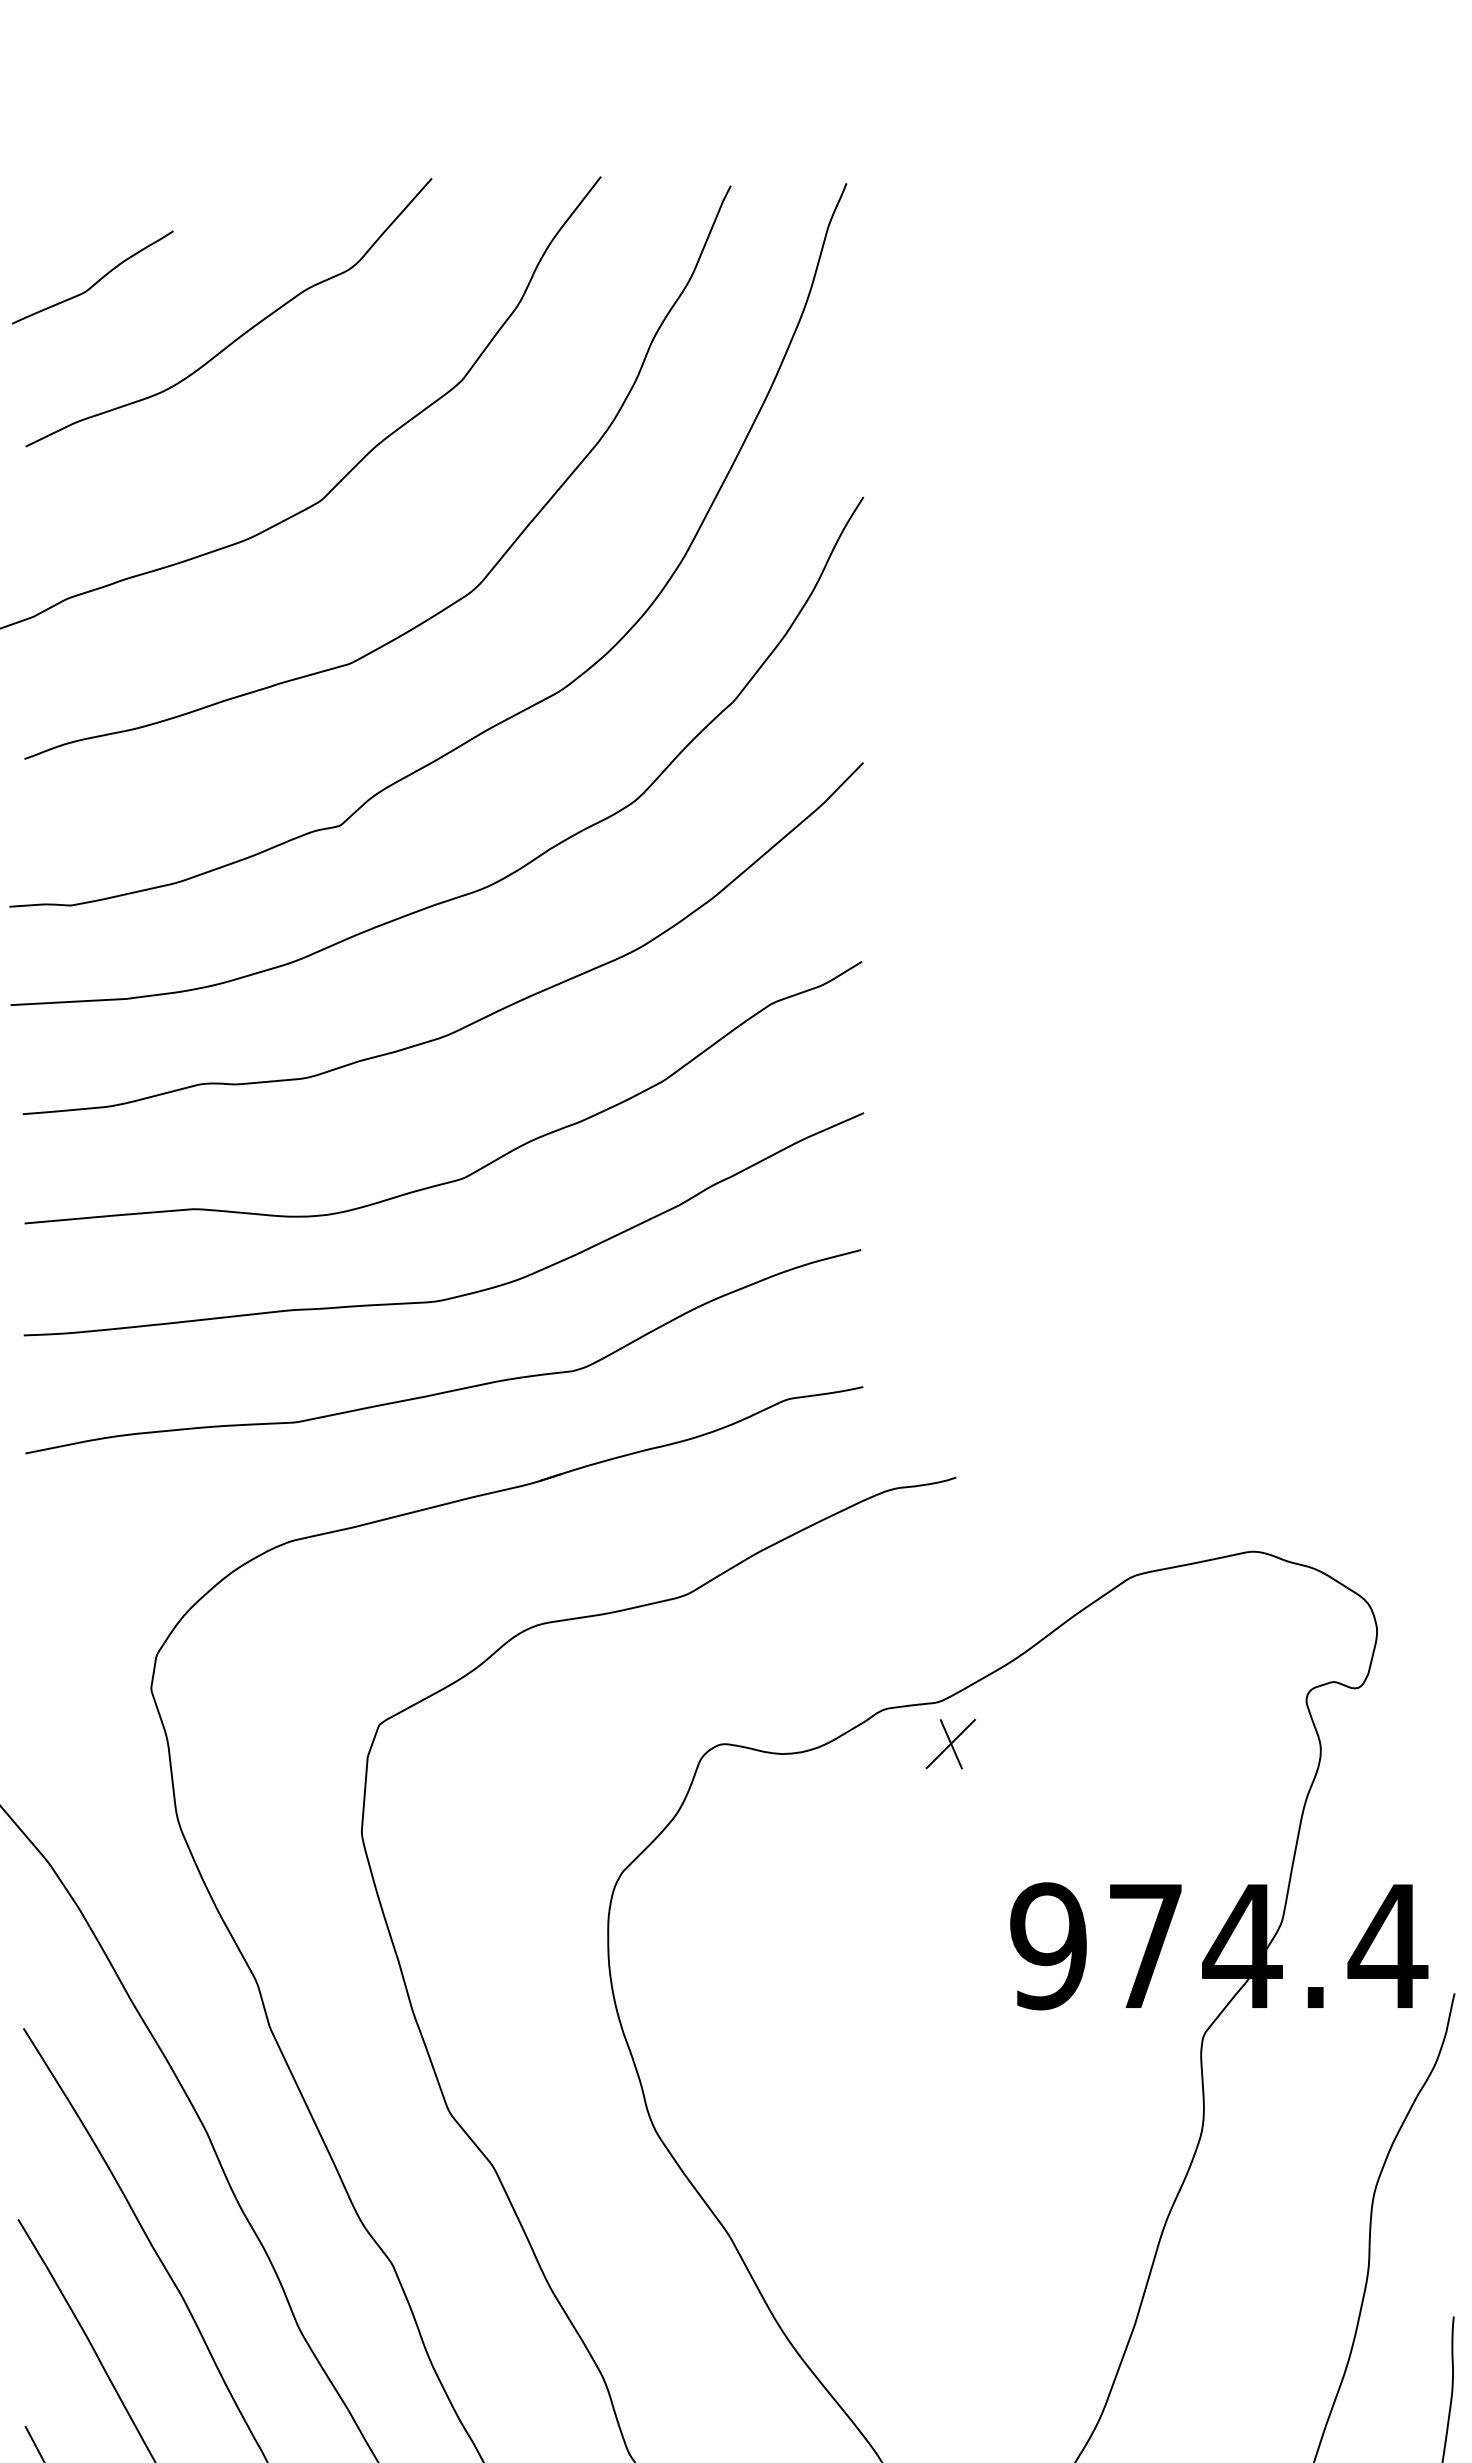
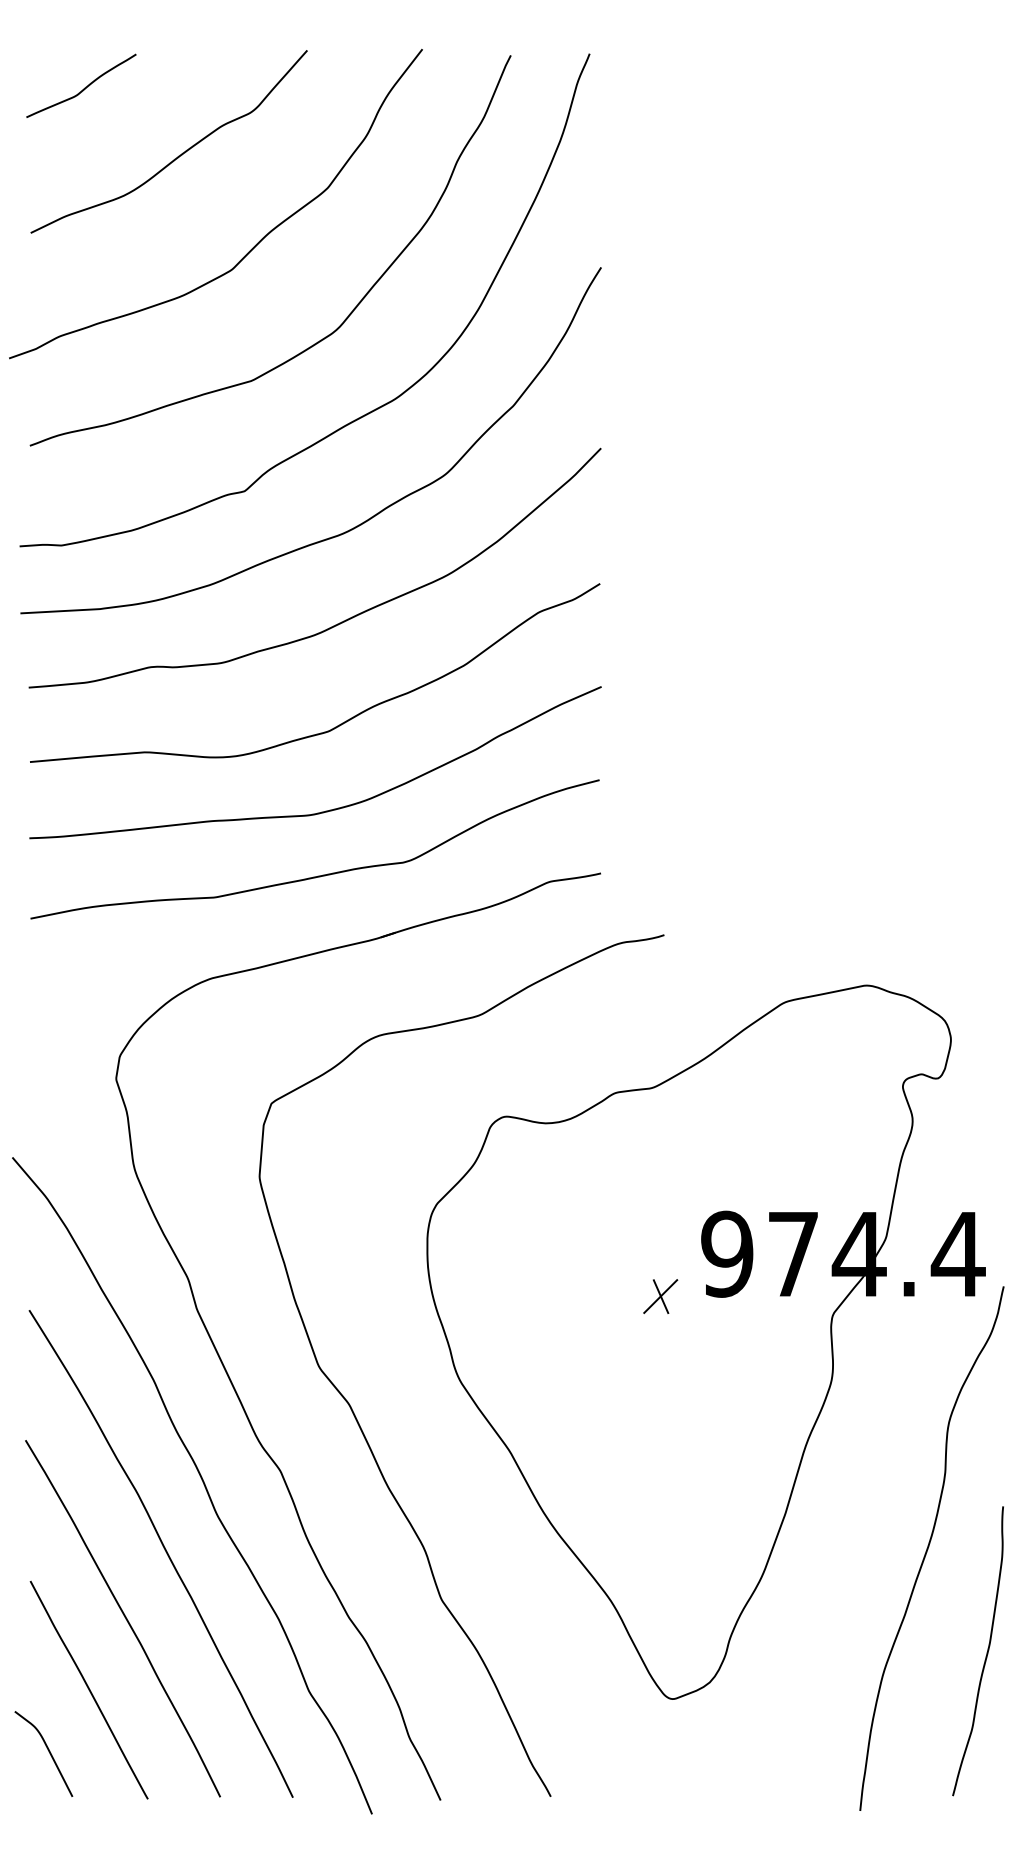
curve: (97, 279) -> (84, 87), moved
part: (950, 1743) -> (660, 1296), moved

